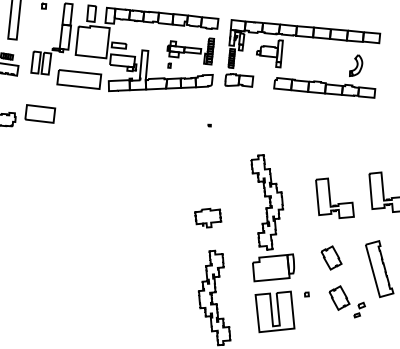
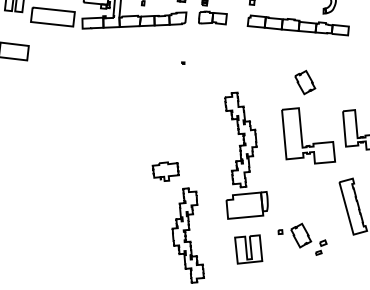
part: (334, 198) -> (308, 136), size x1.4
part: (208, 217) -> (166, 171), moved
part: (331, 257) -> (305, 82), moved
part: (346, 301) -> (308, 239), moved
part: (274, 311) -> (248, 249), size x0.7

